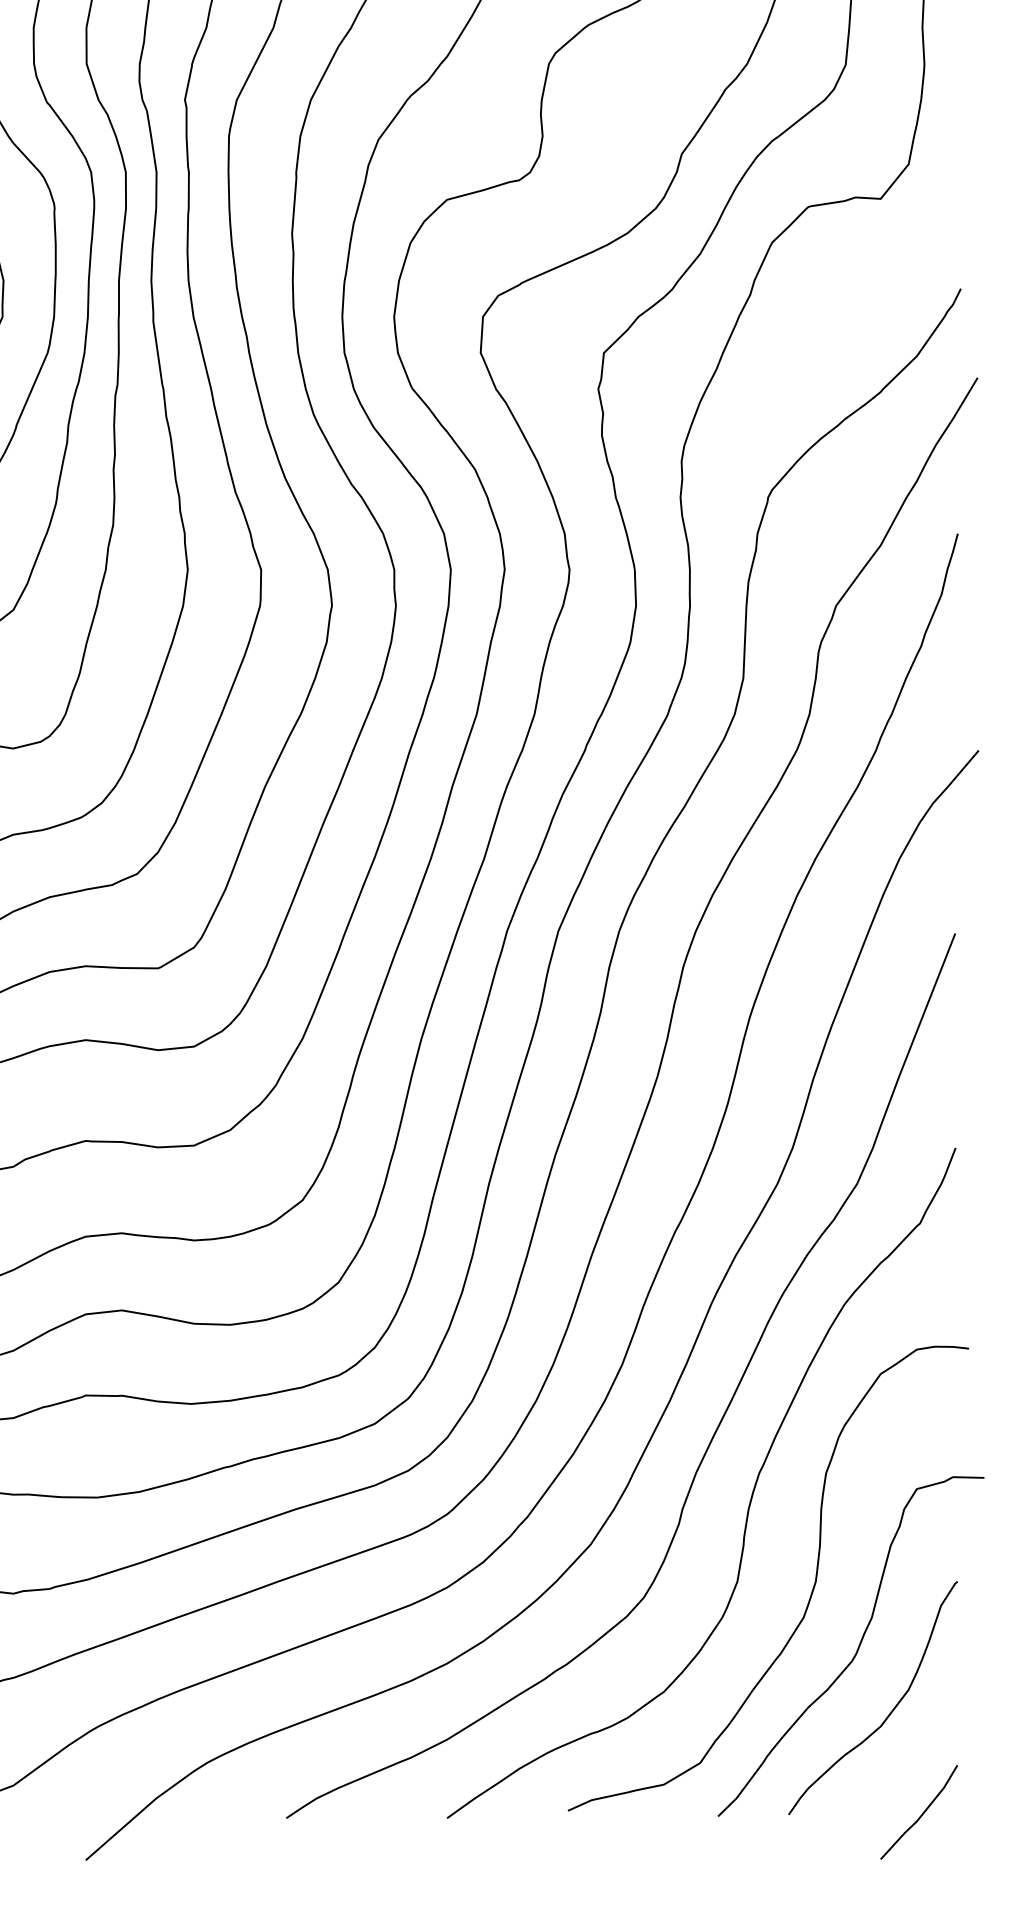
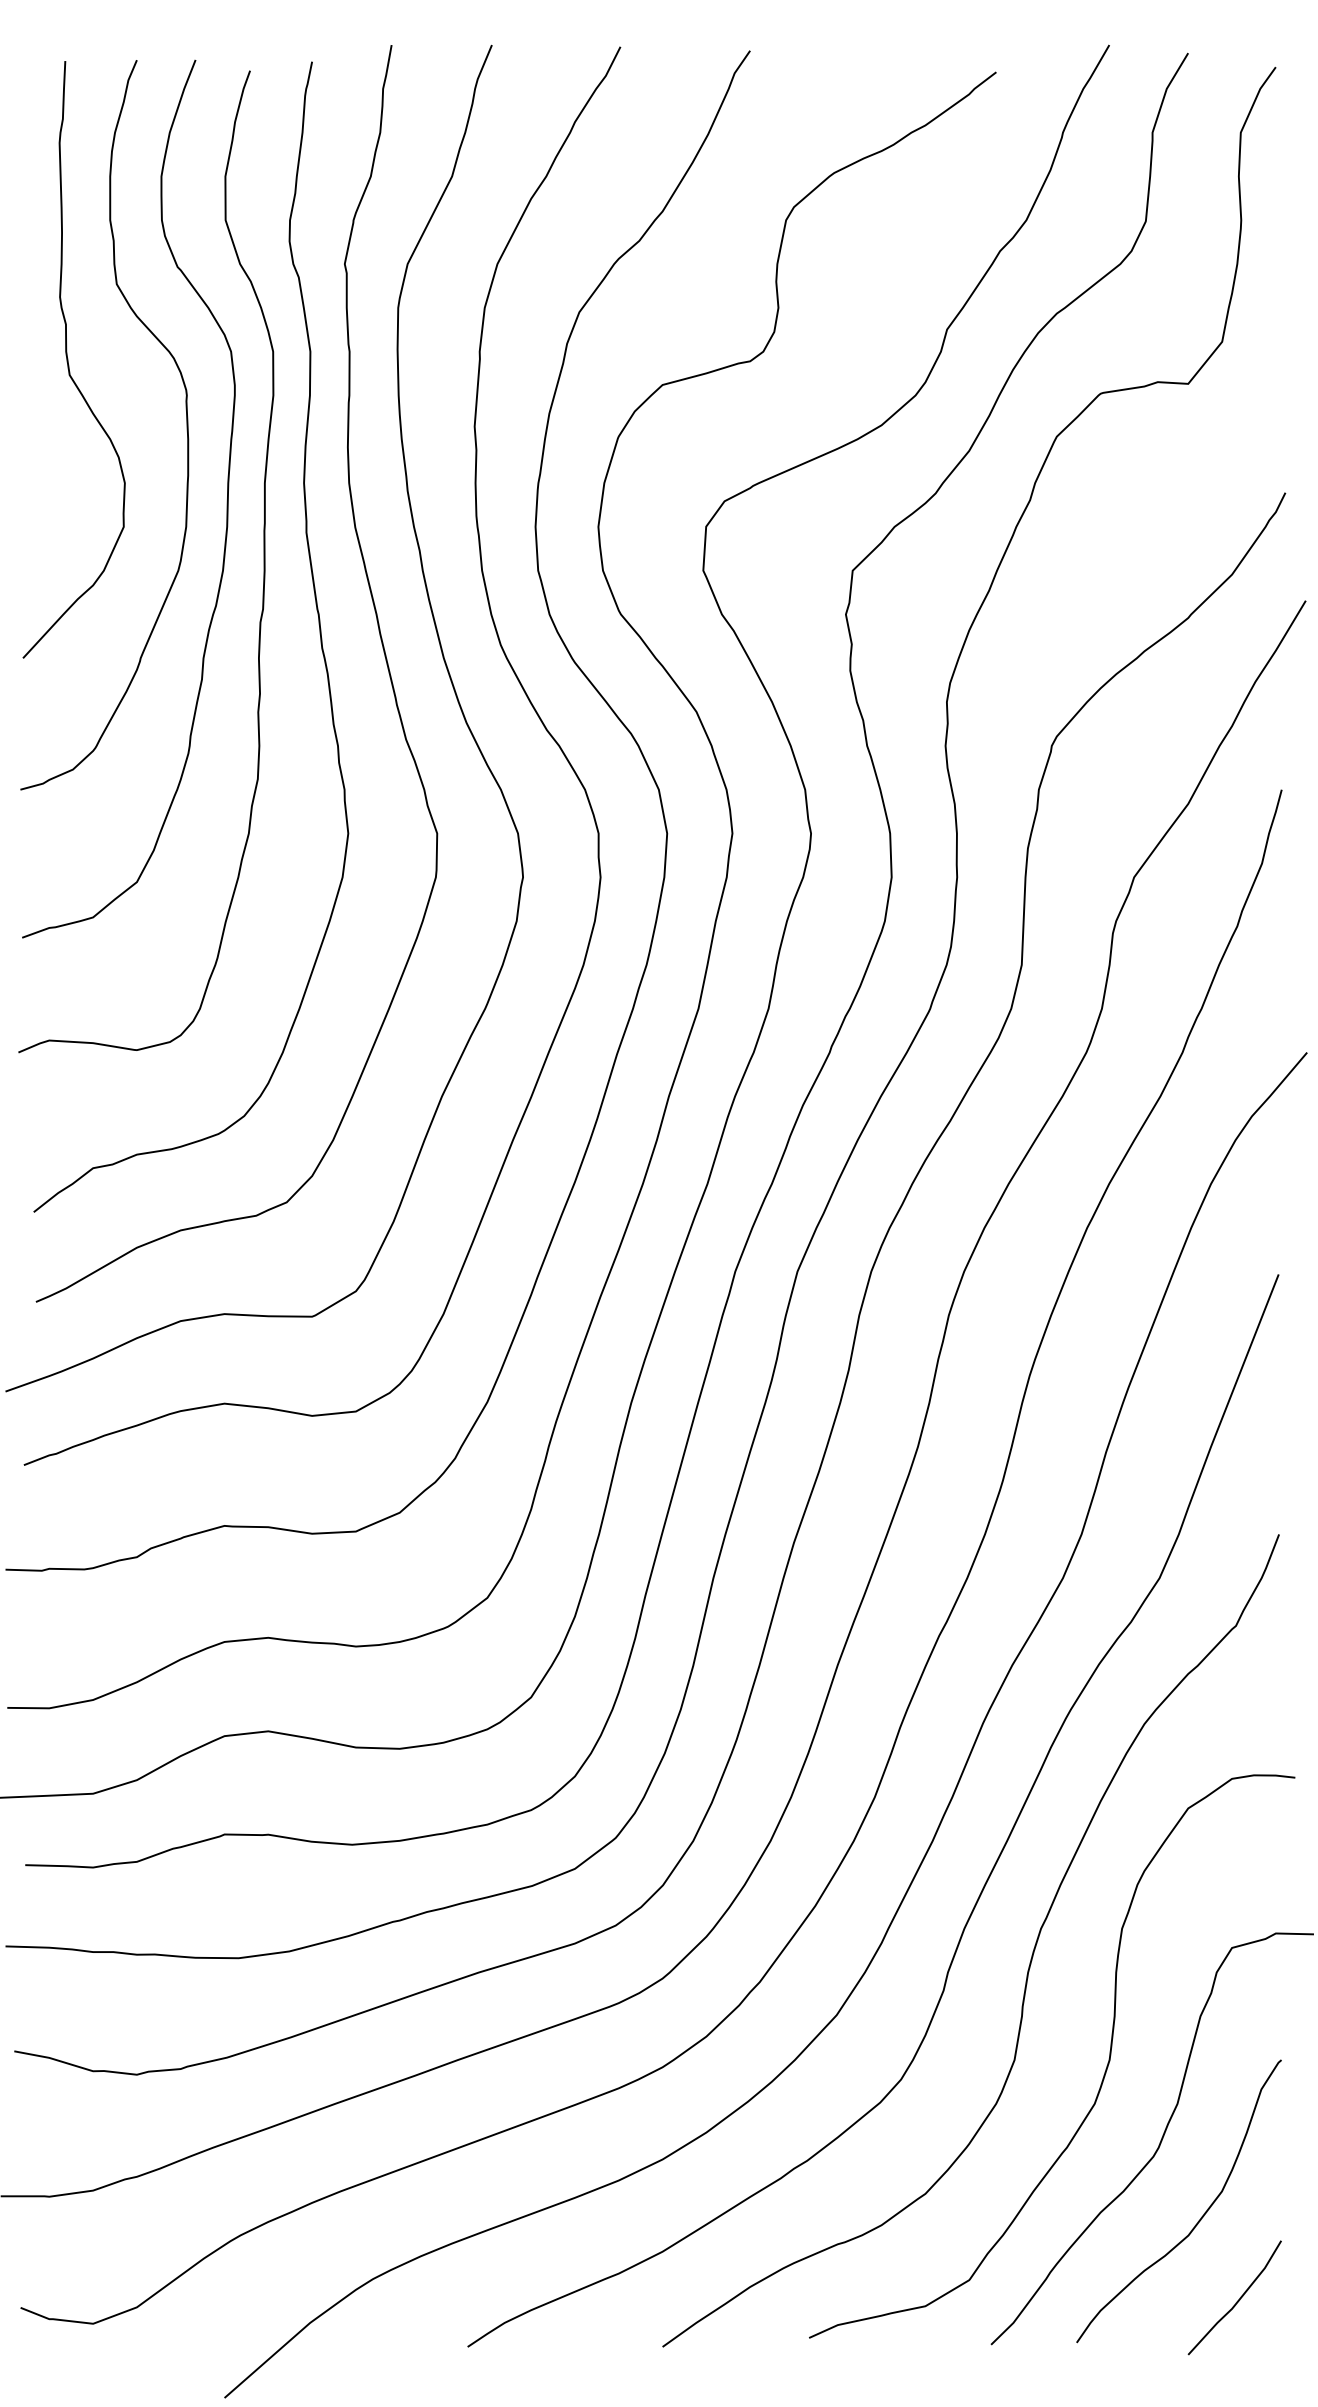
line: (921, 1814) -> (1237, 2300), moved

